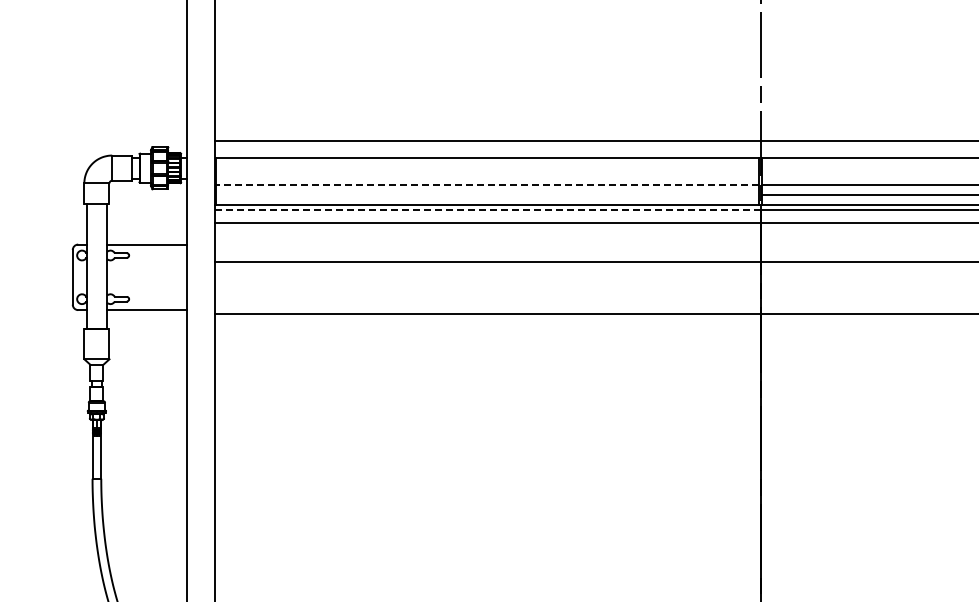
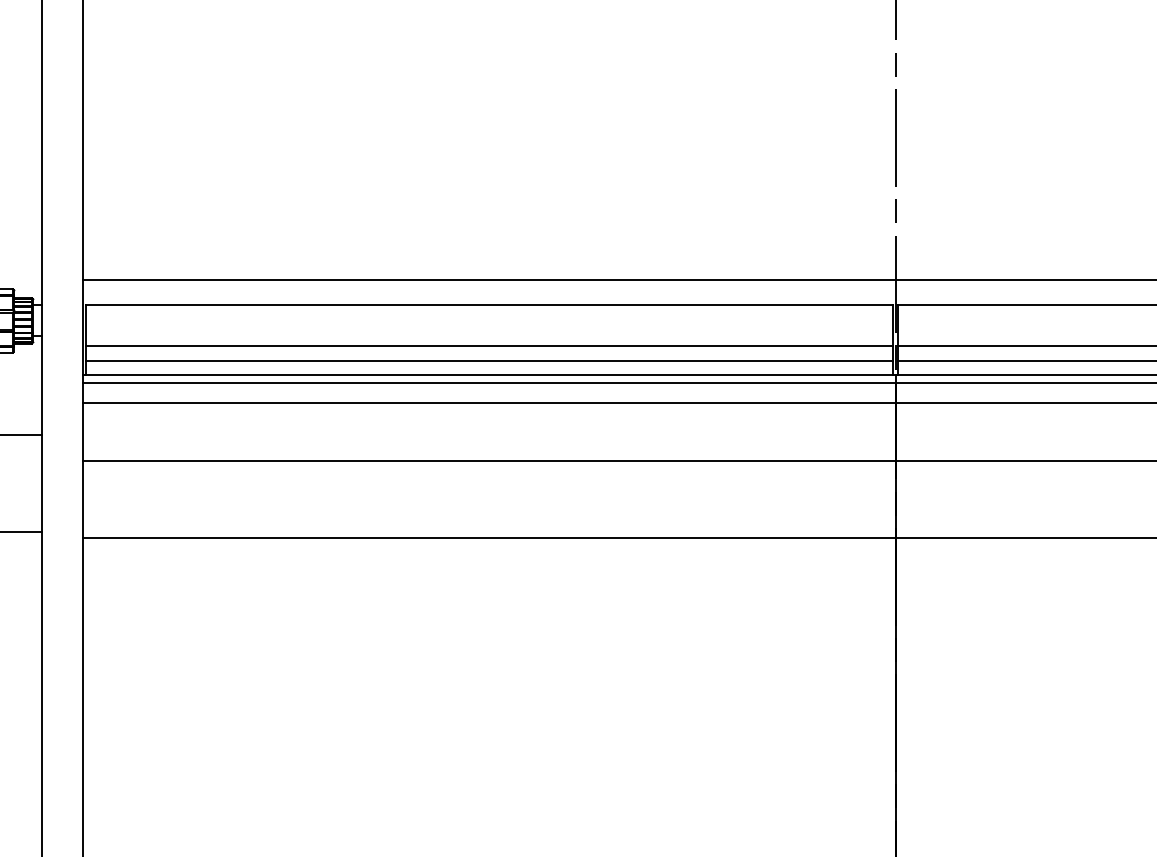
line: (487, 184) -> (489, 345), dashed -> solid
line: (487, 195) -> (489, 361), added
line: (488, 209) -> (490, 382), dashed -> solid

